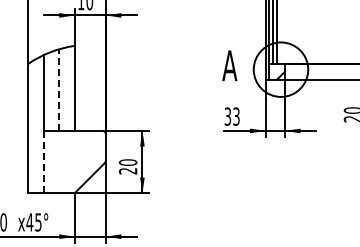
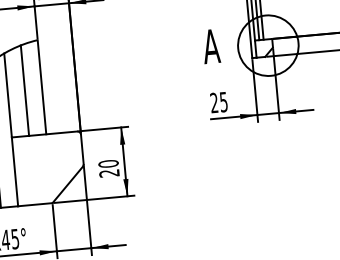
line: (59, 90) -> (25, 91), dashed -> solid
text: (231, 116) -> (218, 102), 33 -> 25
line: (43, 162) -> (14, 172), dashed -> solid

